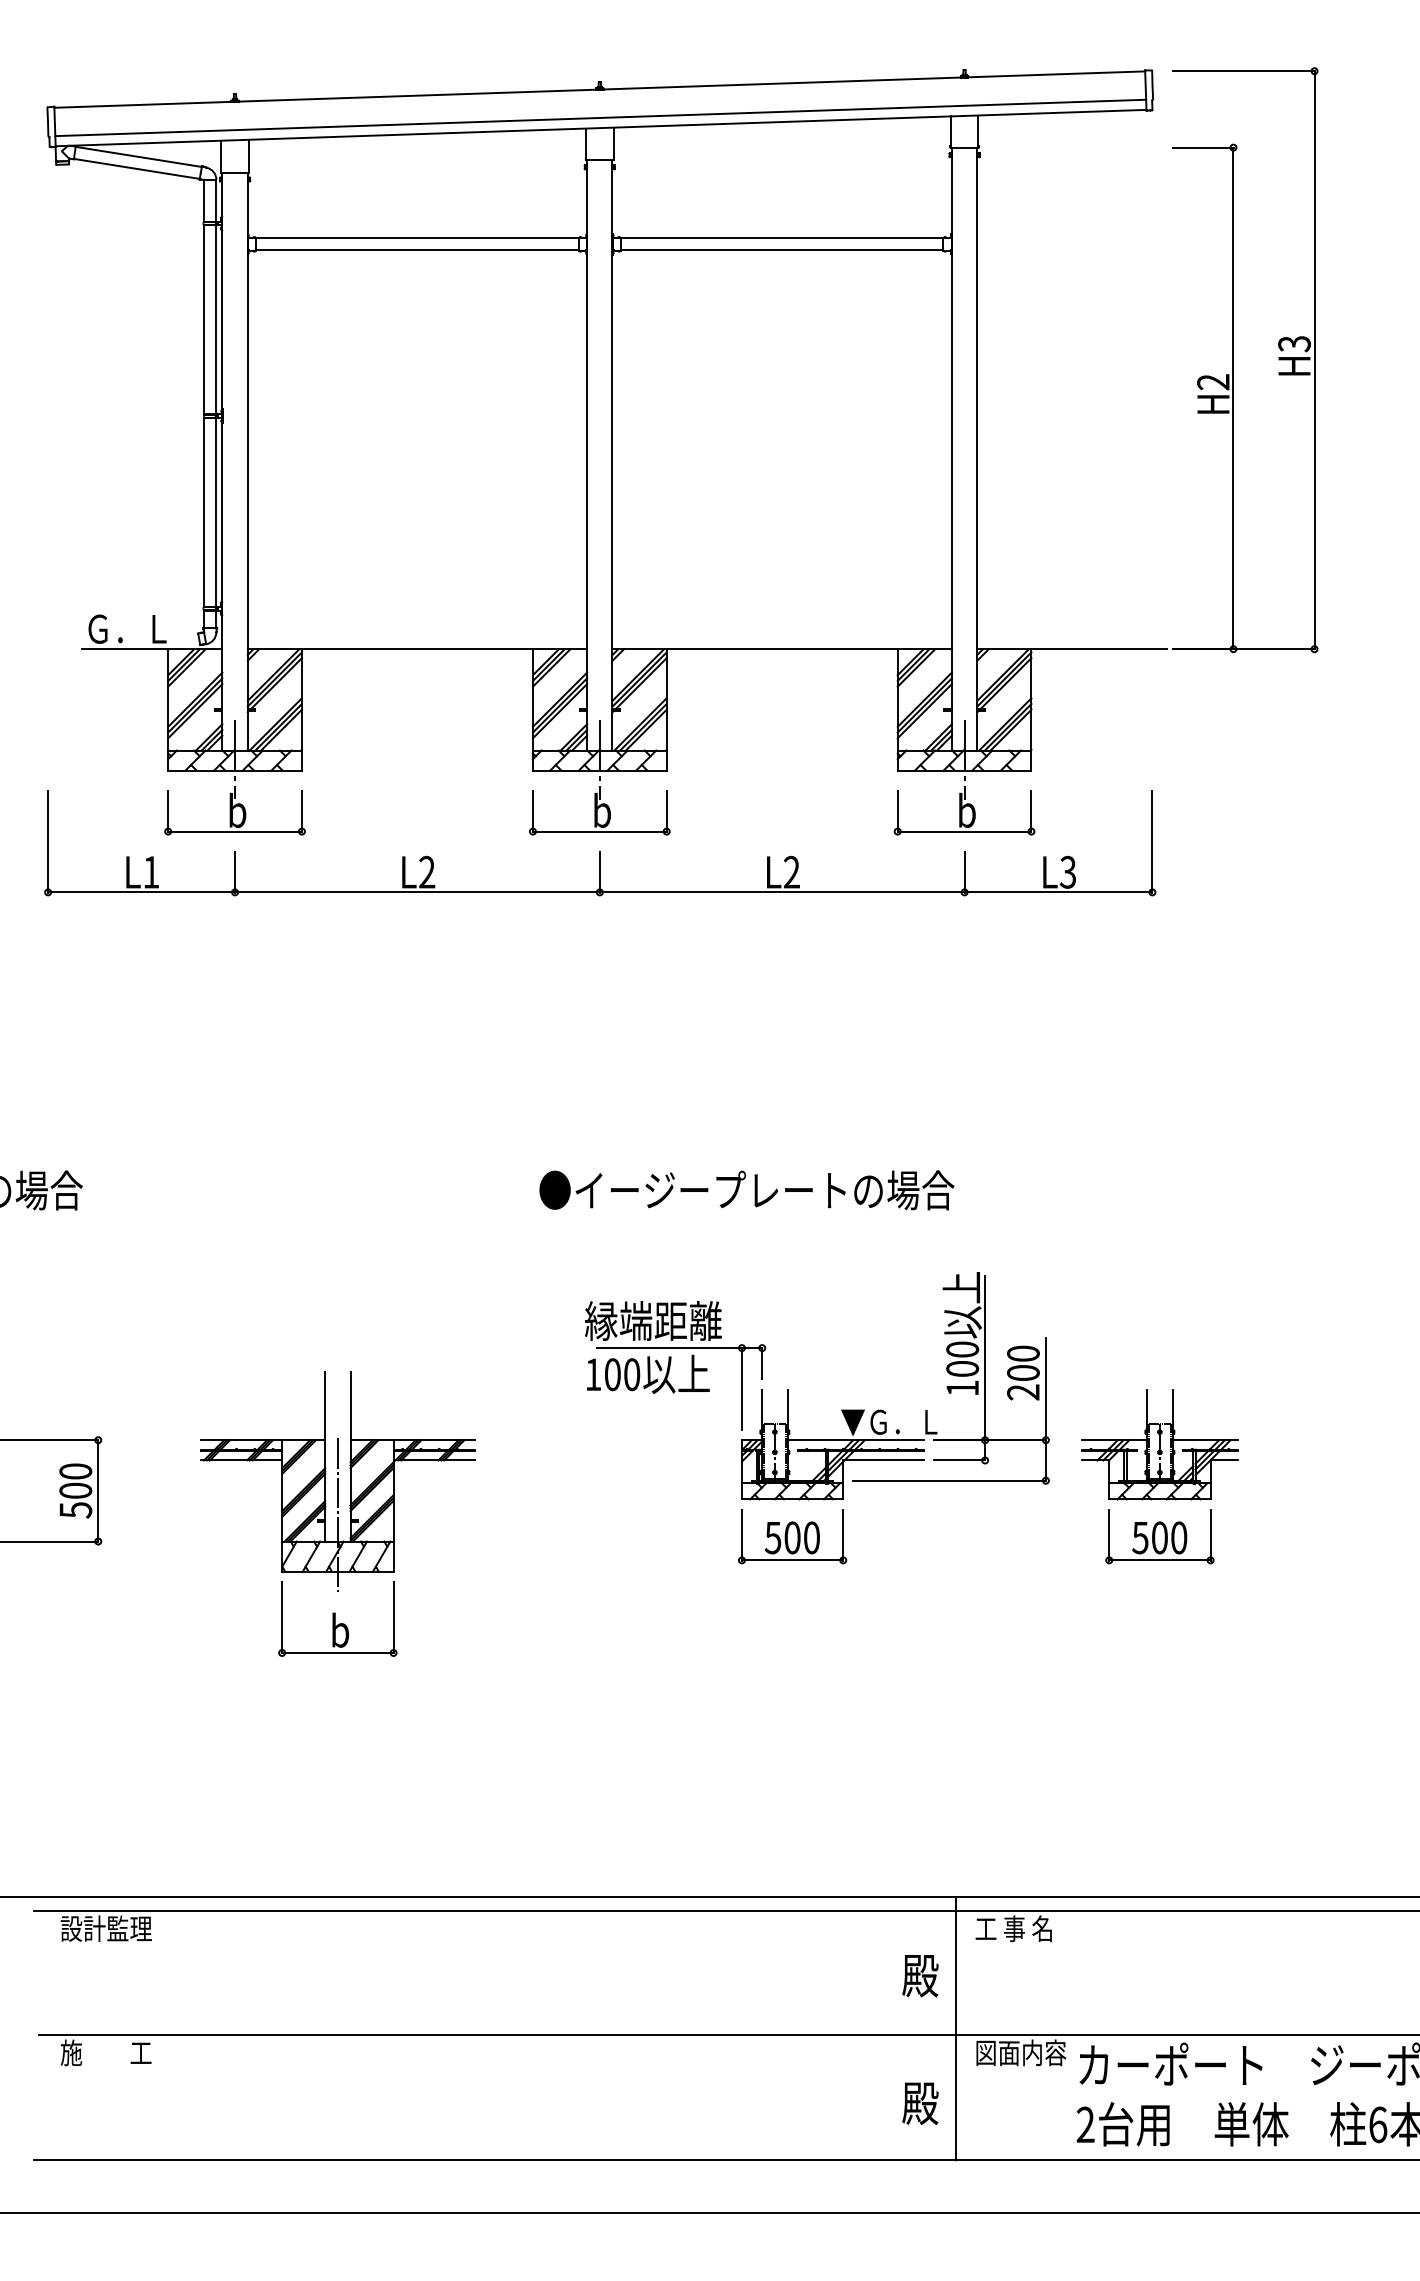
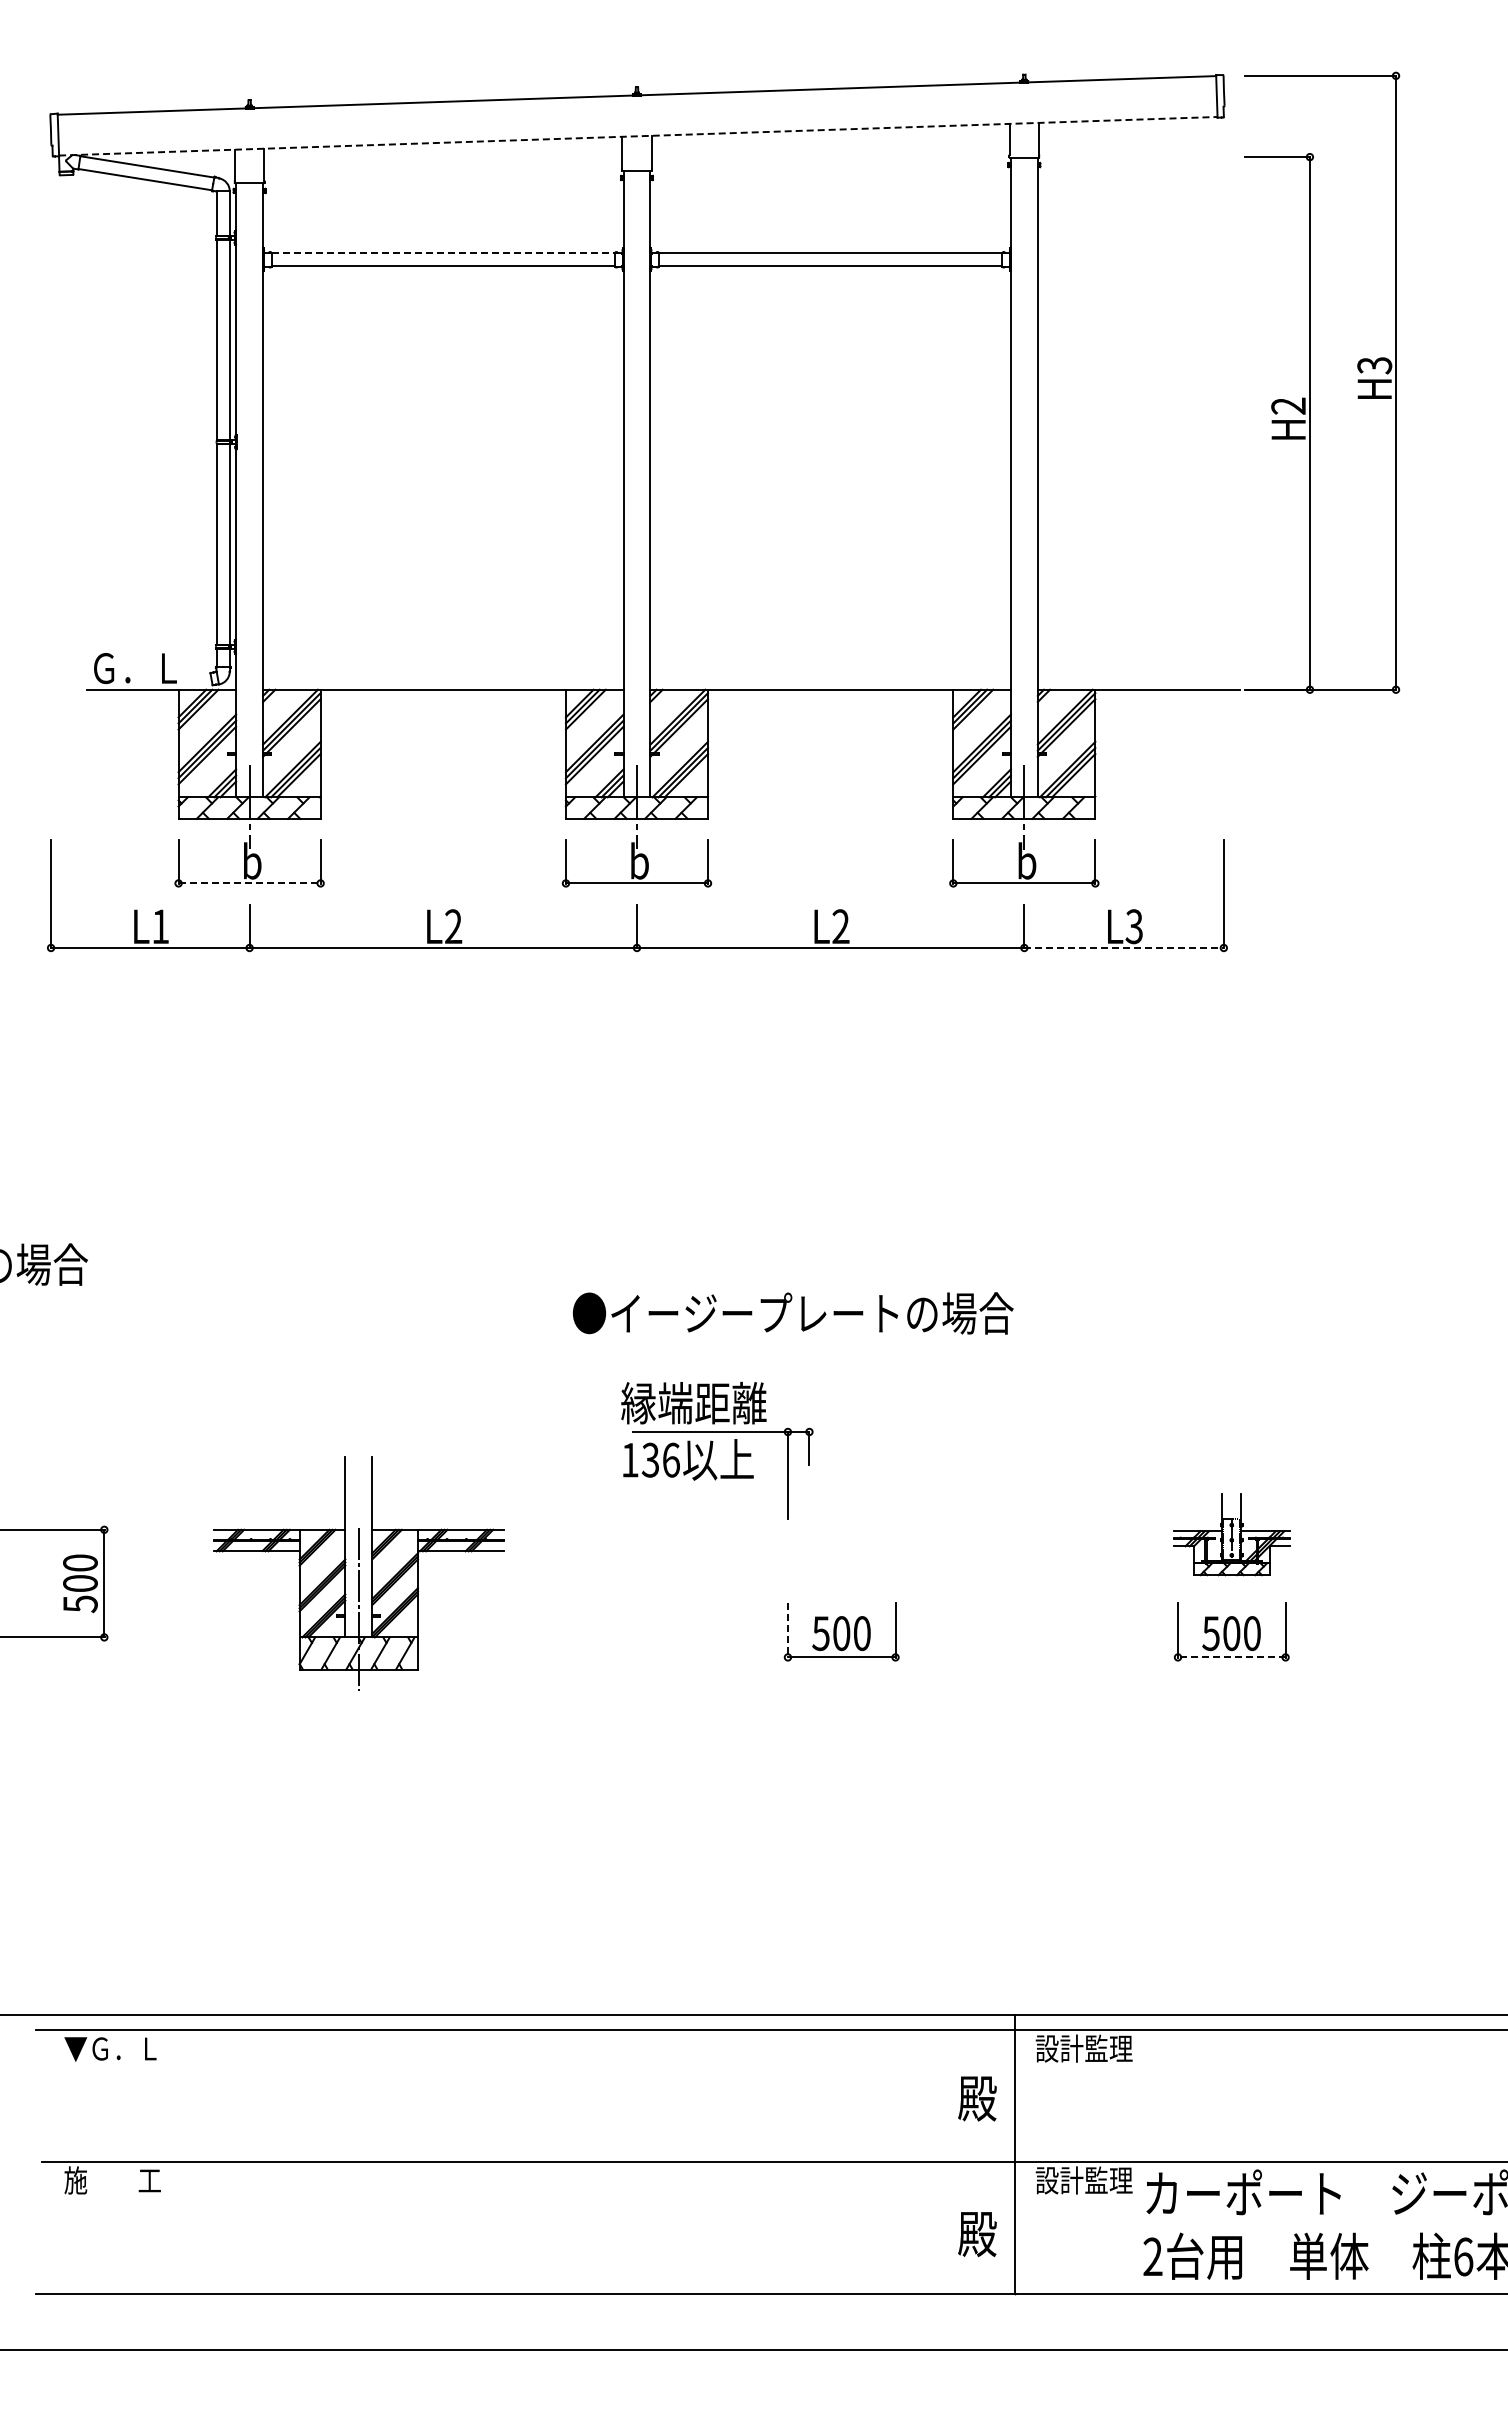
line: (600, 117) -> (637, 125), removed
line: (601, 128) -> (638, 136), solid -> dashed
line: (417, 238) -> (443, 253), solid -> dashed
line: (235, 831) -> (250, 883), solid -> dashed
line: (1058, 891) -> (1124, 947), solid -> dashed
text: (746, 1190) -> (792, 1313), moved
text: (621, 1374) -> (660, 1459), 100 -> 136
part: (882, 1409) -> (937, 1497), removed
part: (1159, 1444) -> (1231, 1534), size x0.7
line: (741, 1535) -> (787, 1631), solid -> dashed
line: (1159, 1560) -> (1231, 1657), solid -> dashed
part: (337, 1618) -> (358, 1719), removed
text: (105, 1928) -> (112, 2048), 設計監理 -> ▼Ｇ．Ｌ
text: (1020, 1928) -> (1083, 2048), 工 事 名 -> 設計監理
text: (1020, 2052) -> (1083, 2180), 図面内容 -> 設計監理

